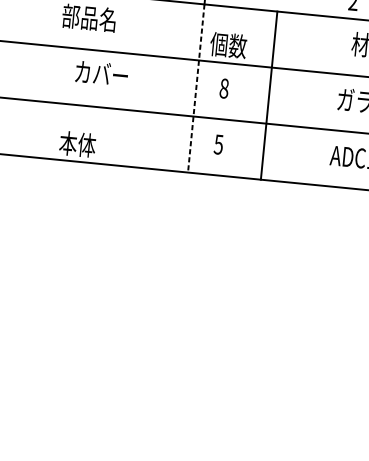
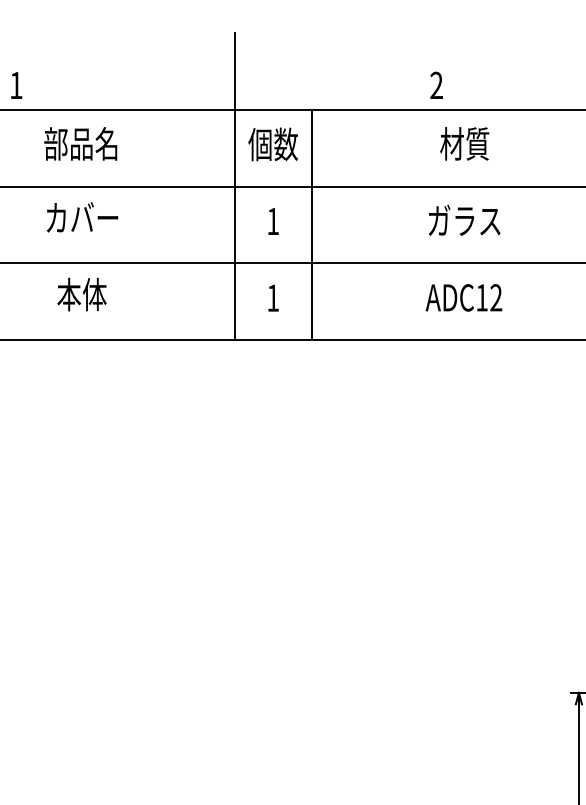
text: (227, 45) -> (272, 144), moved
text: (101, 73) -> (82, 217), moved
line: (196, 88) -> (235, 225), dashed -> solid
text: (224, 88) -> (273, 221), 8 -> 1
line: (268, 95) -> (311, 225), moved
text: (77, 144) -> (81, 294), moved
text: (218, 144) -> (272, 297), 5 -> 1

